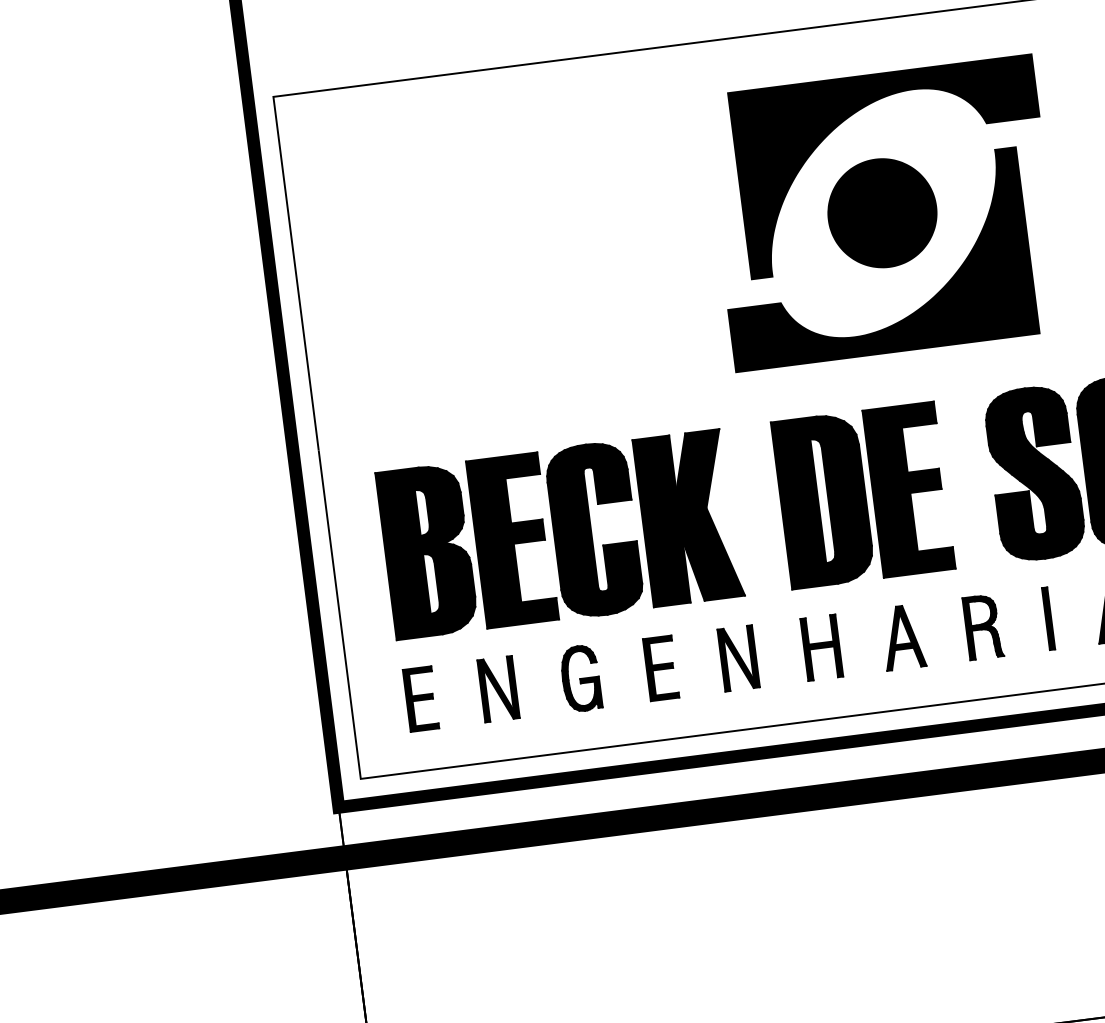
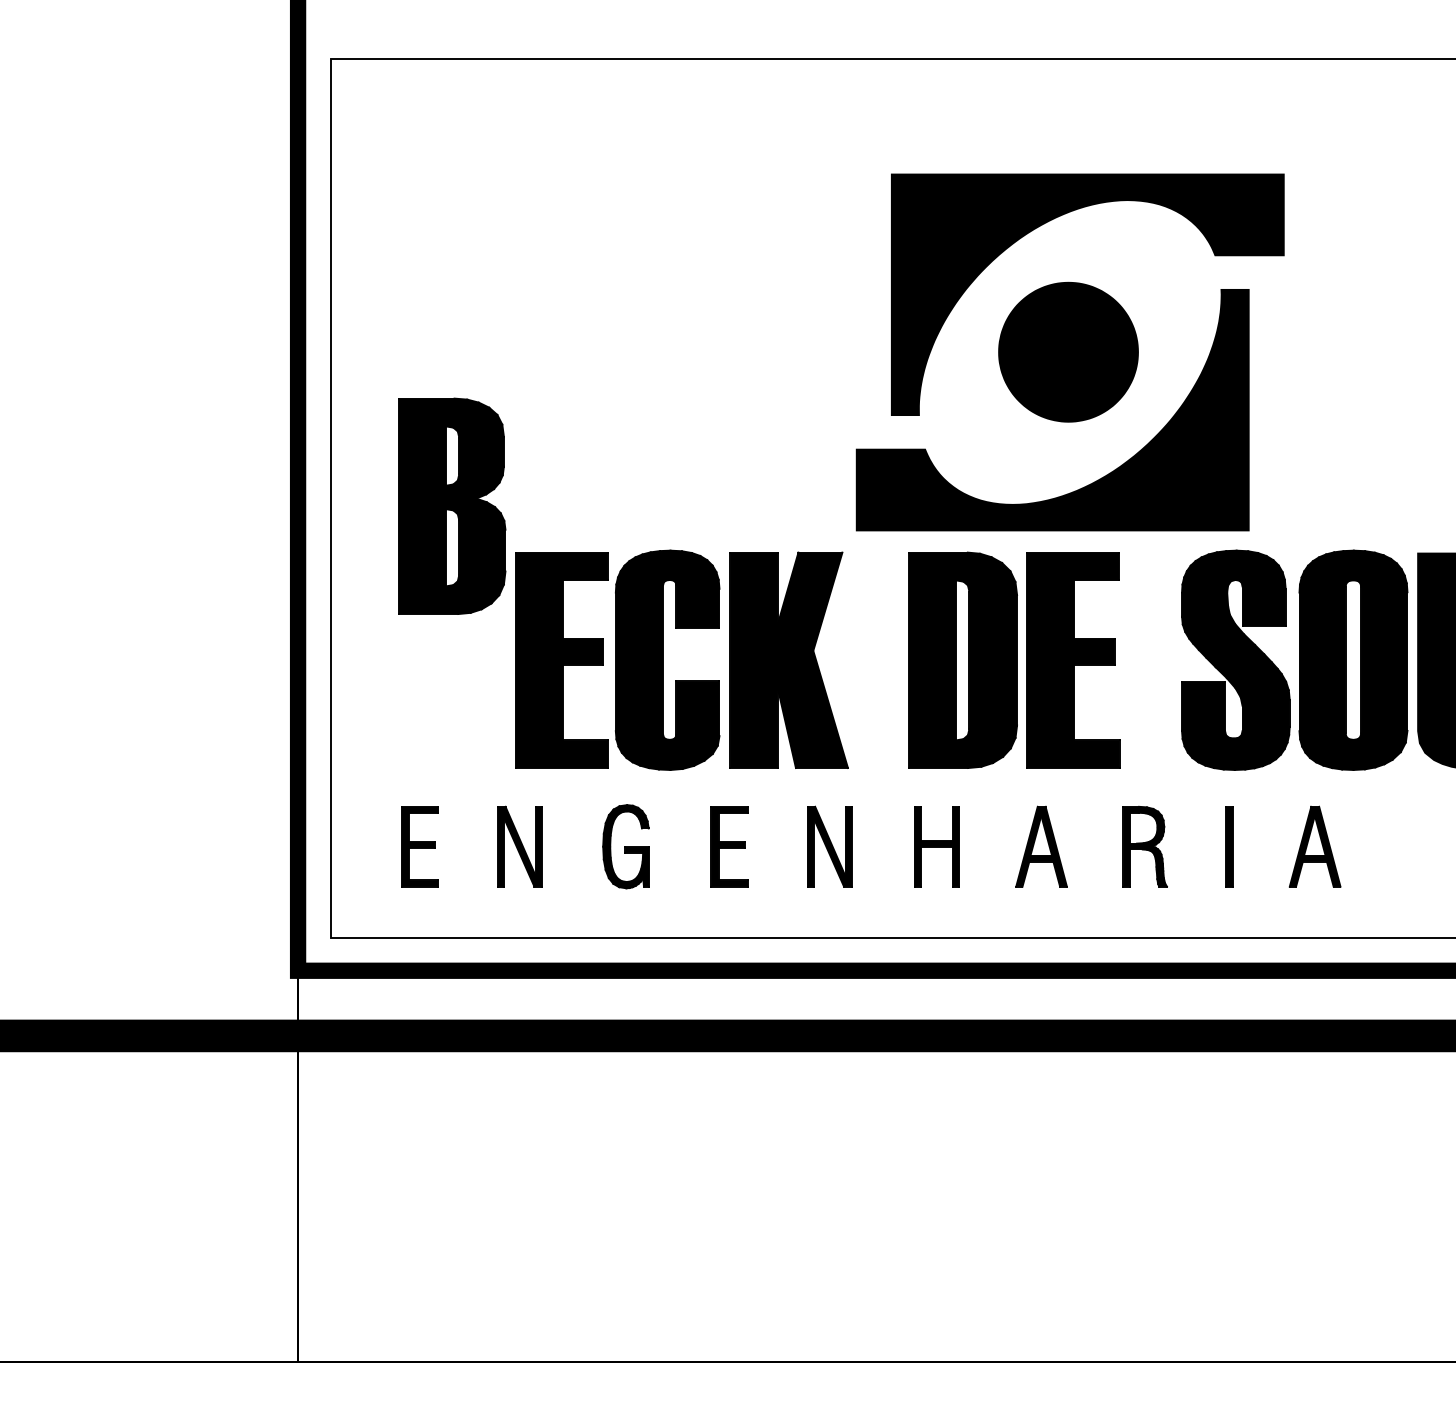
part: (883, 213) -> (1069, 352), moved
part: (427, 550) -> (452, 505), moved

